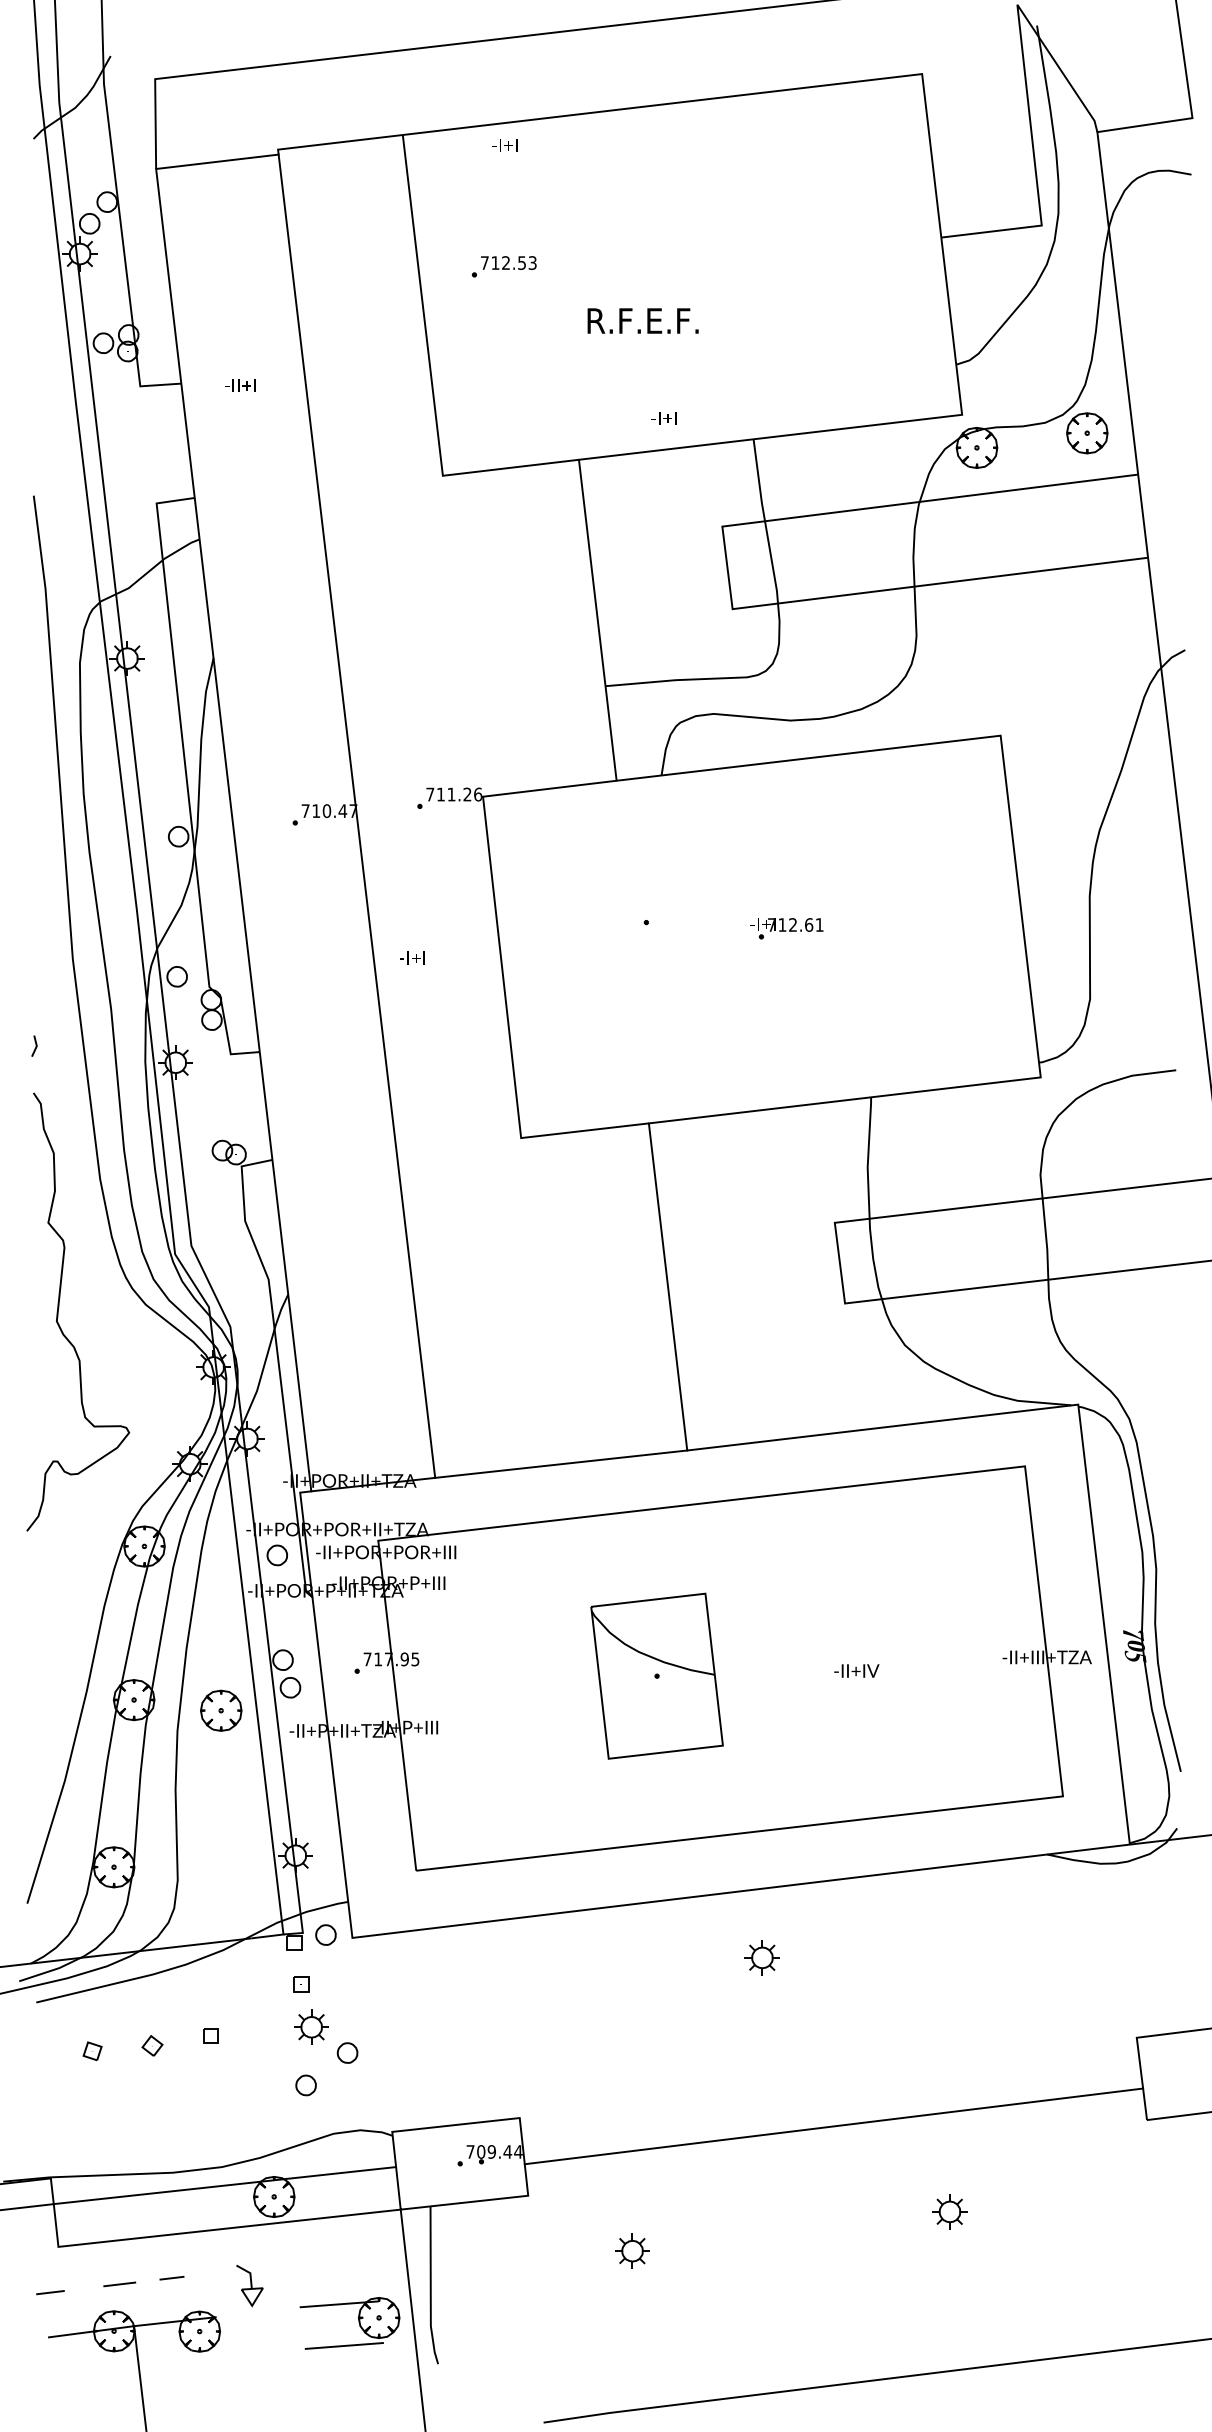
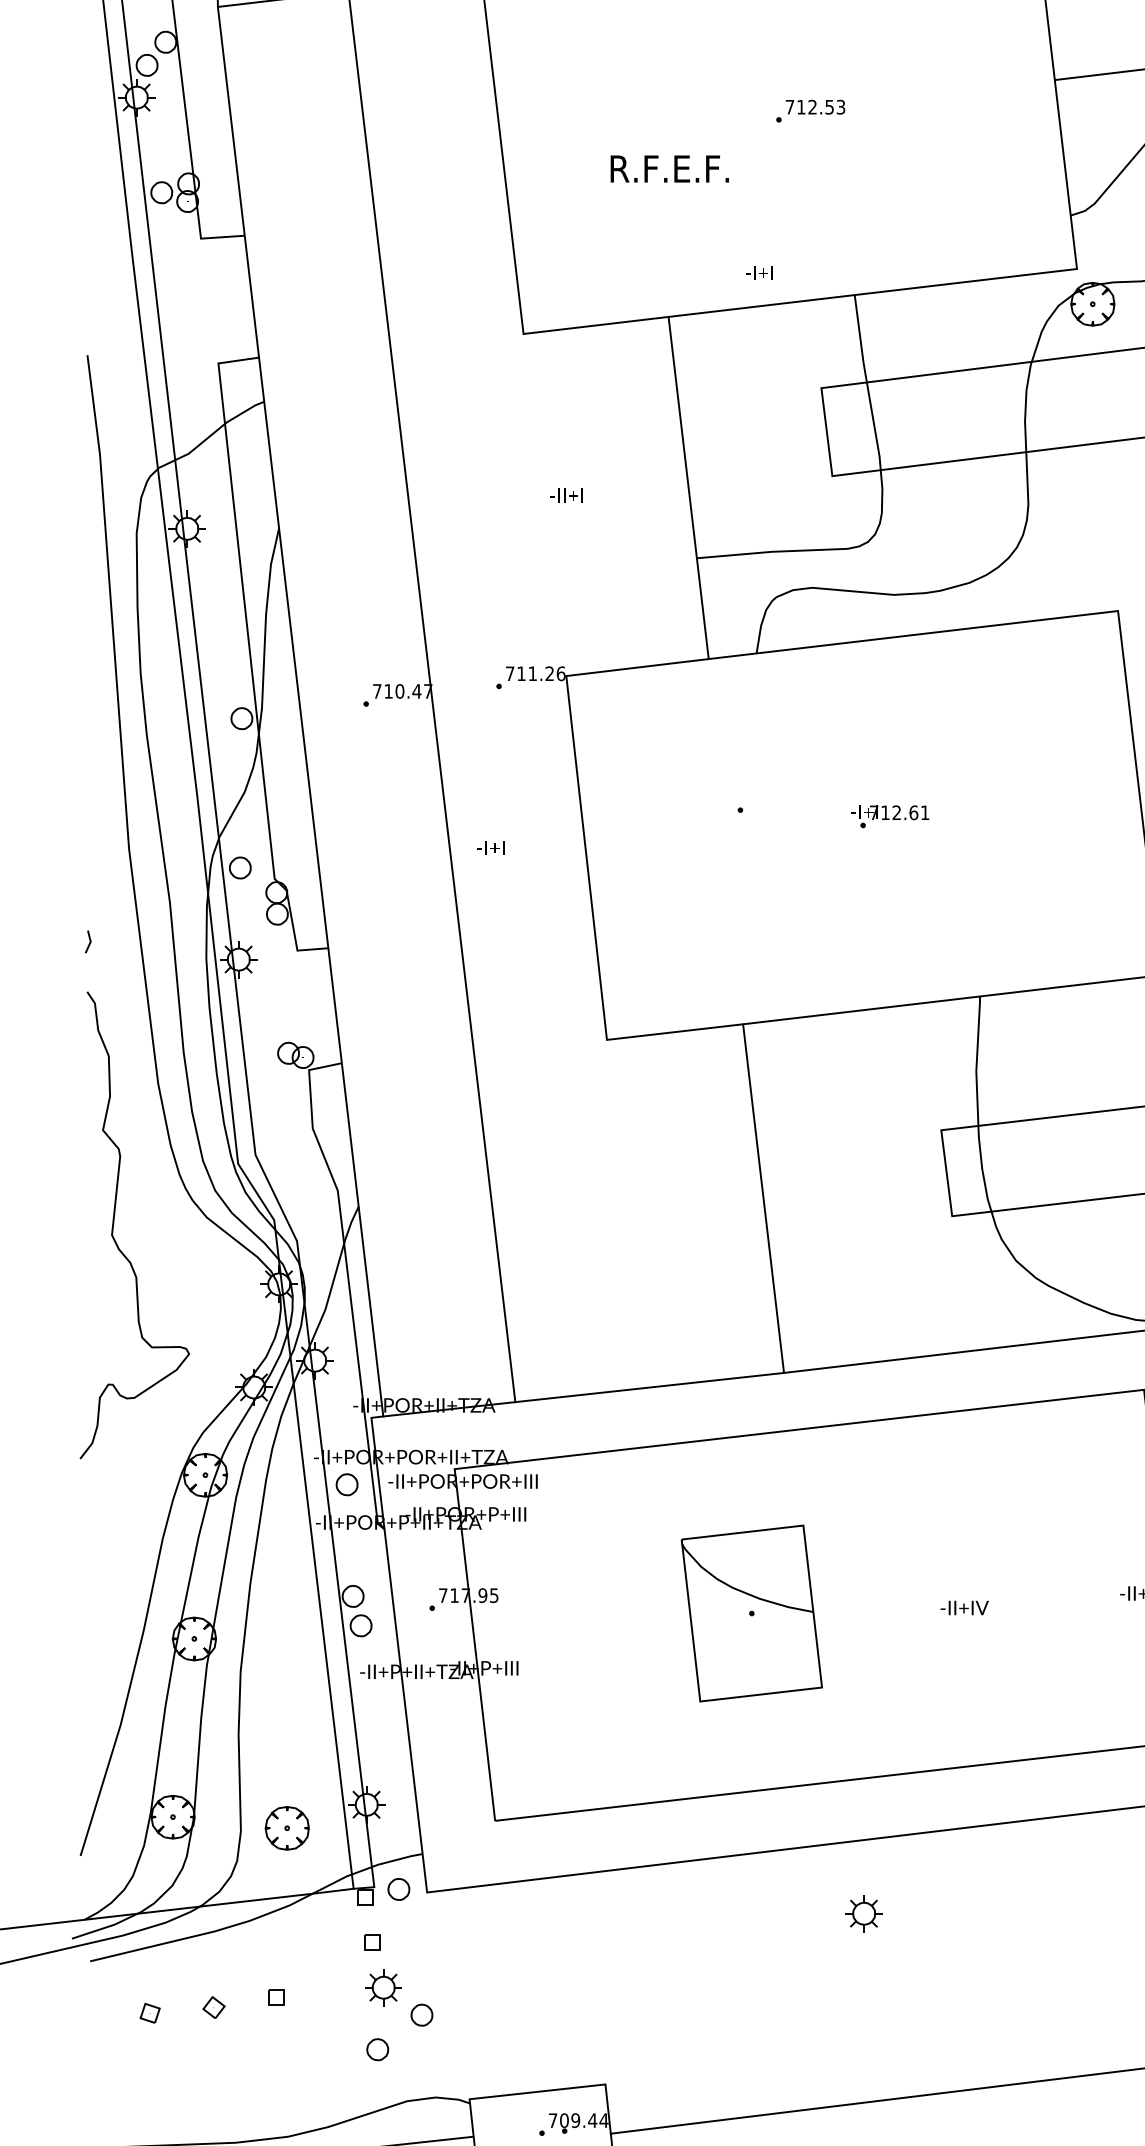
part: (504, 266) -> (810, 110), moved
text: (642, 320) -> (669, 168), moved
text: (240, 385) -> (566, 495), moved
part: (221, 1710) -> (287, 1828), moved

